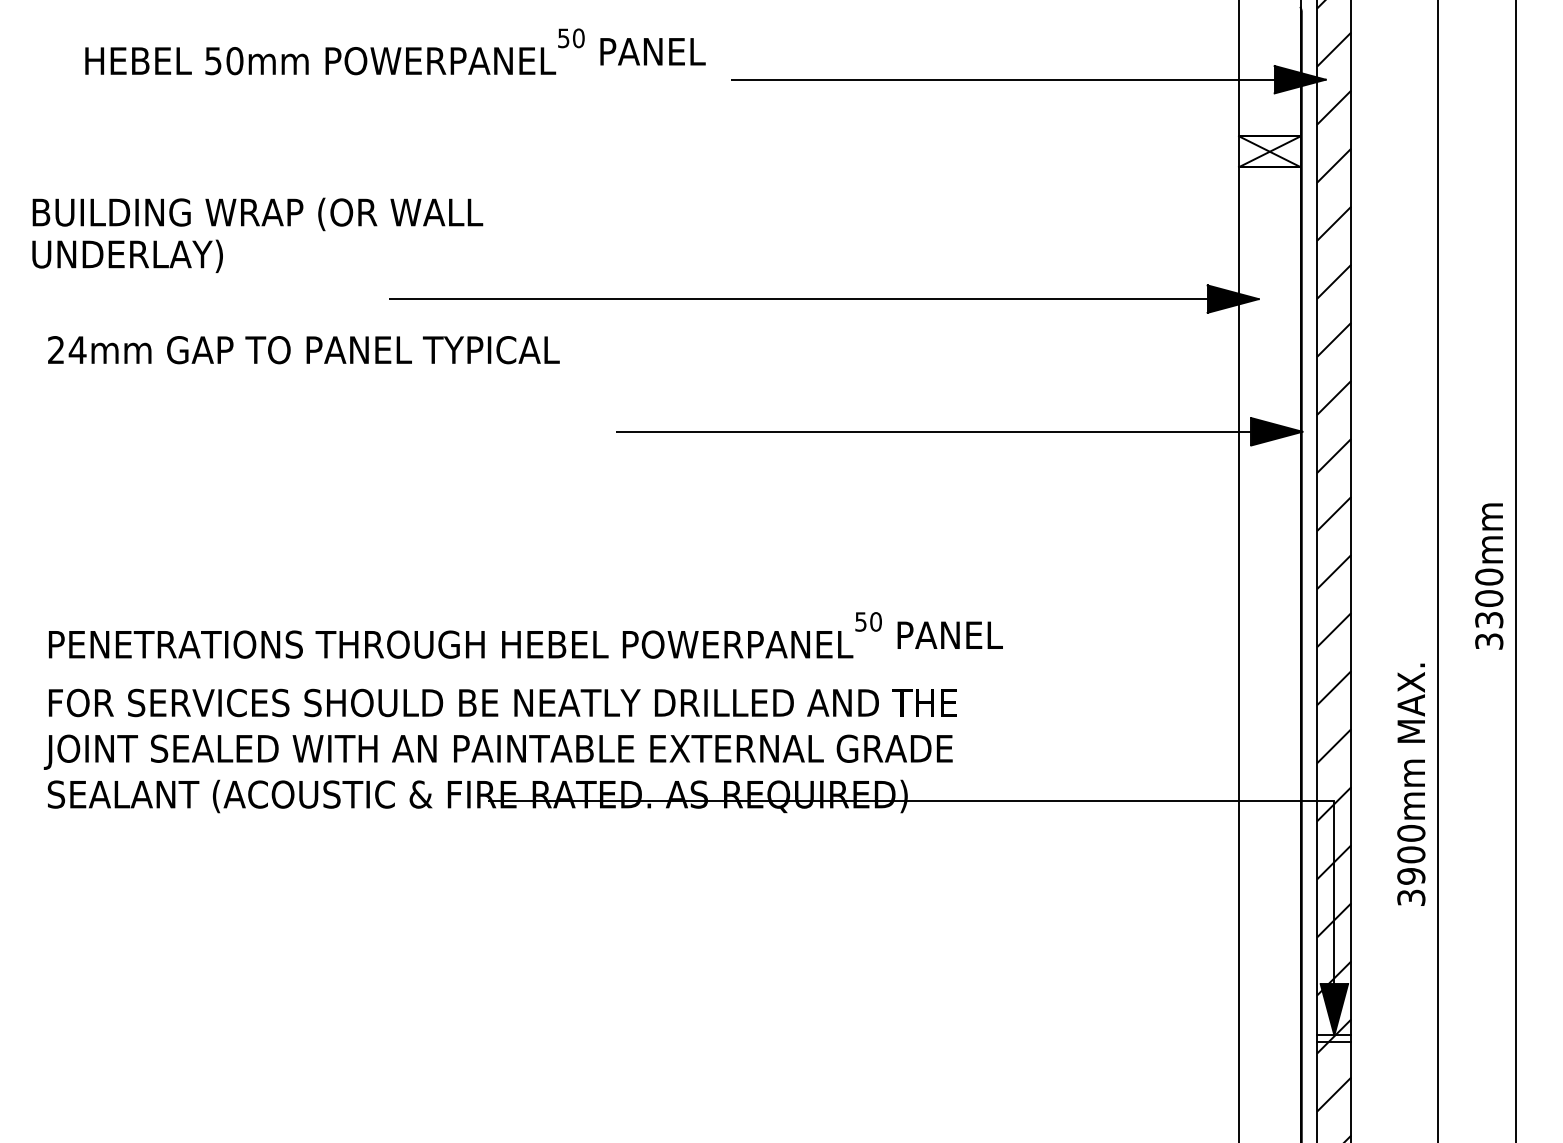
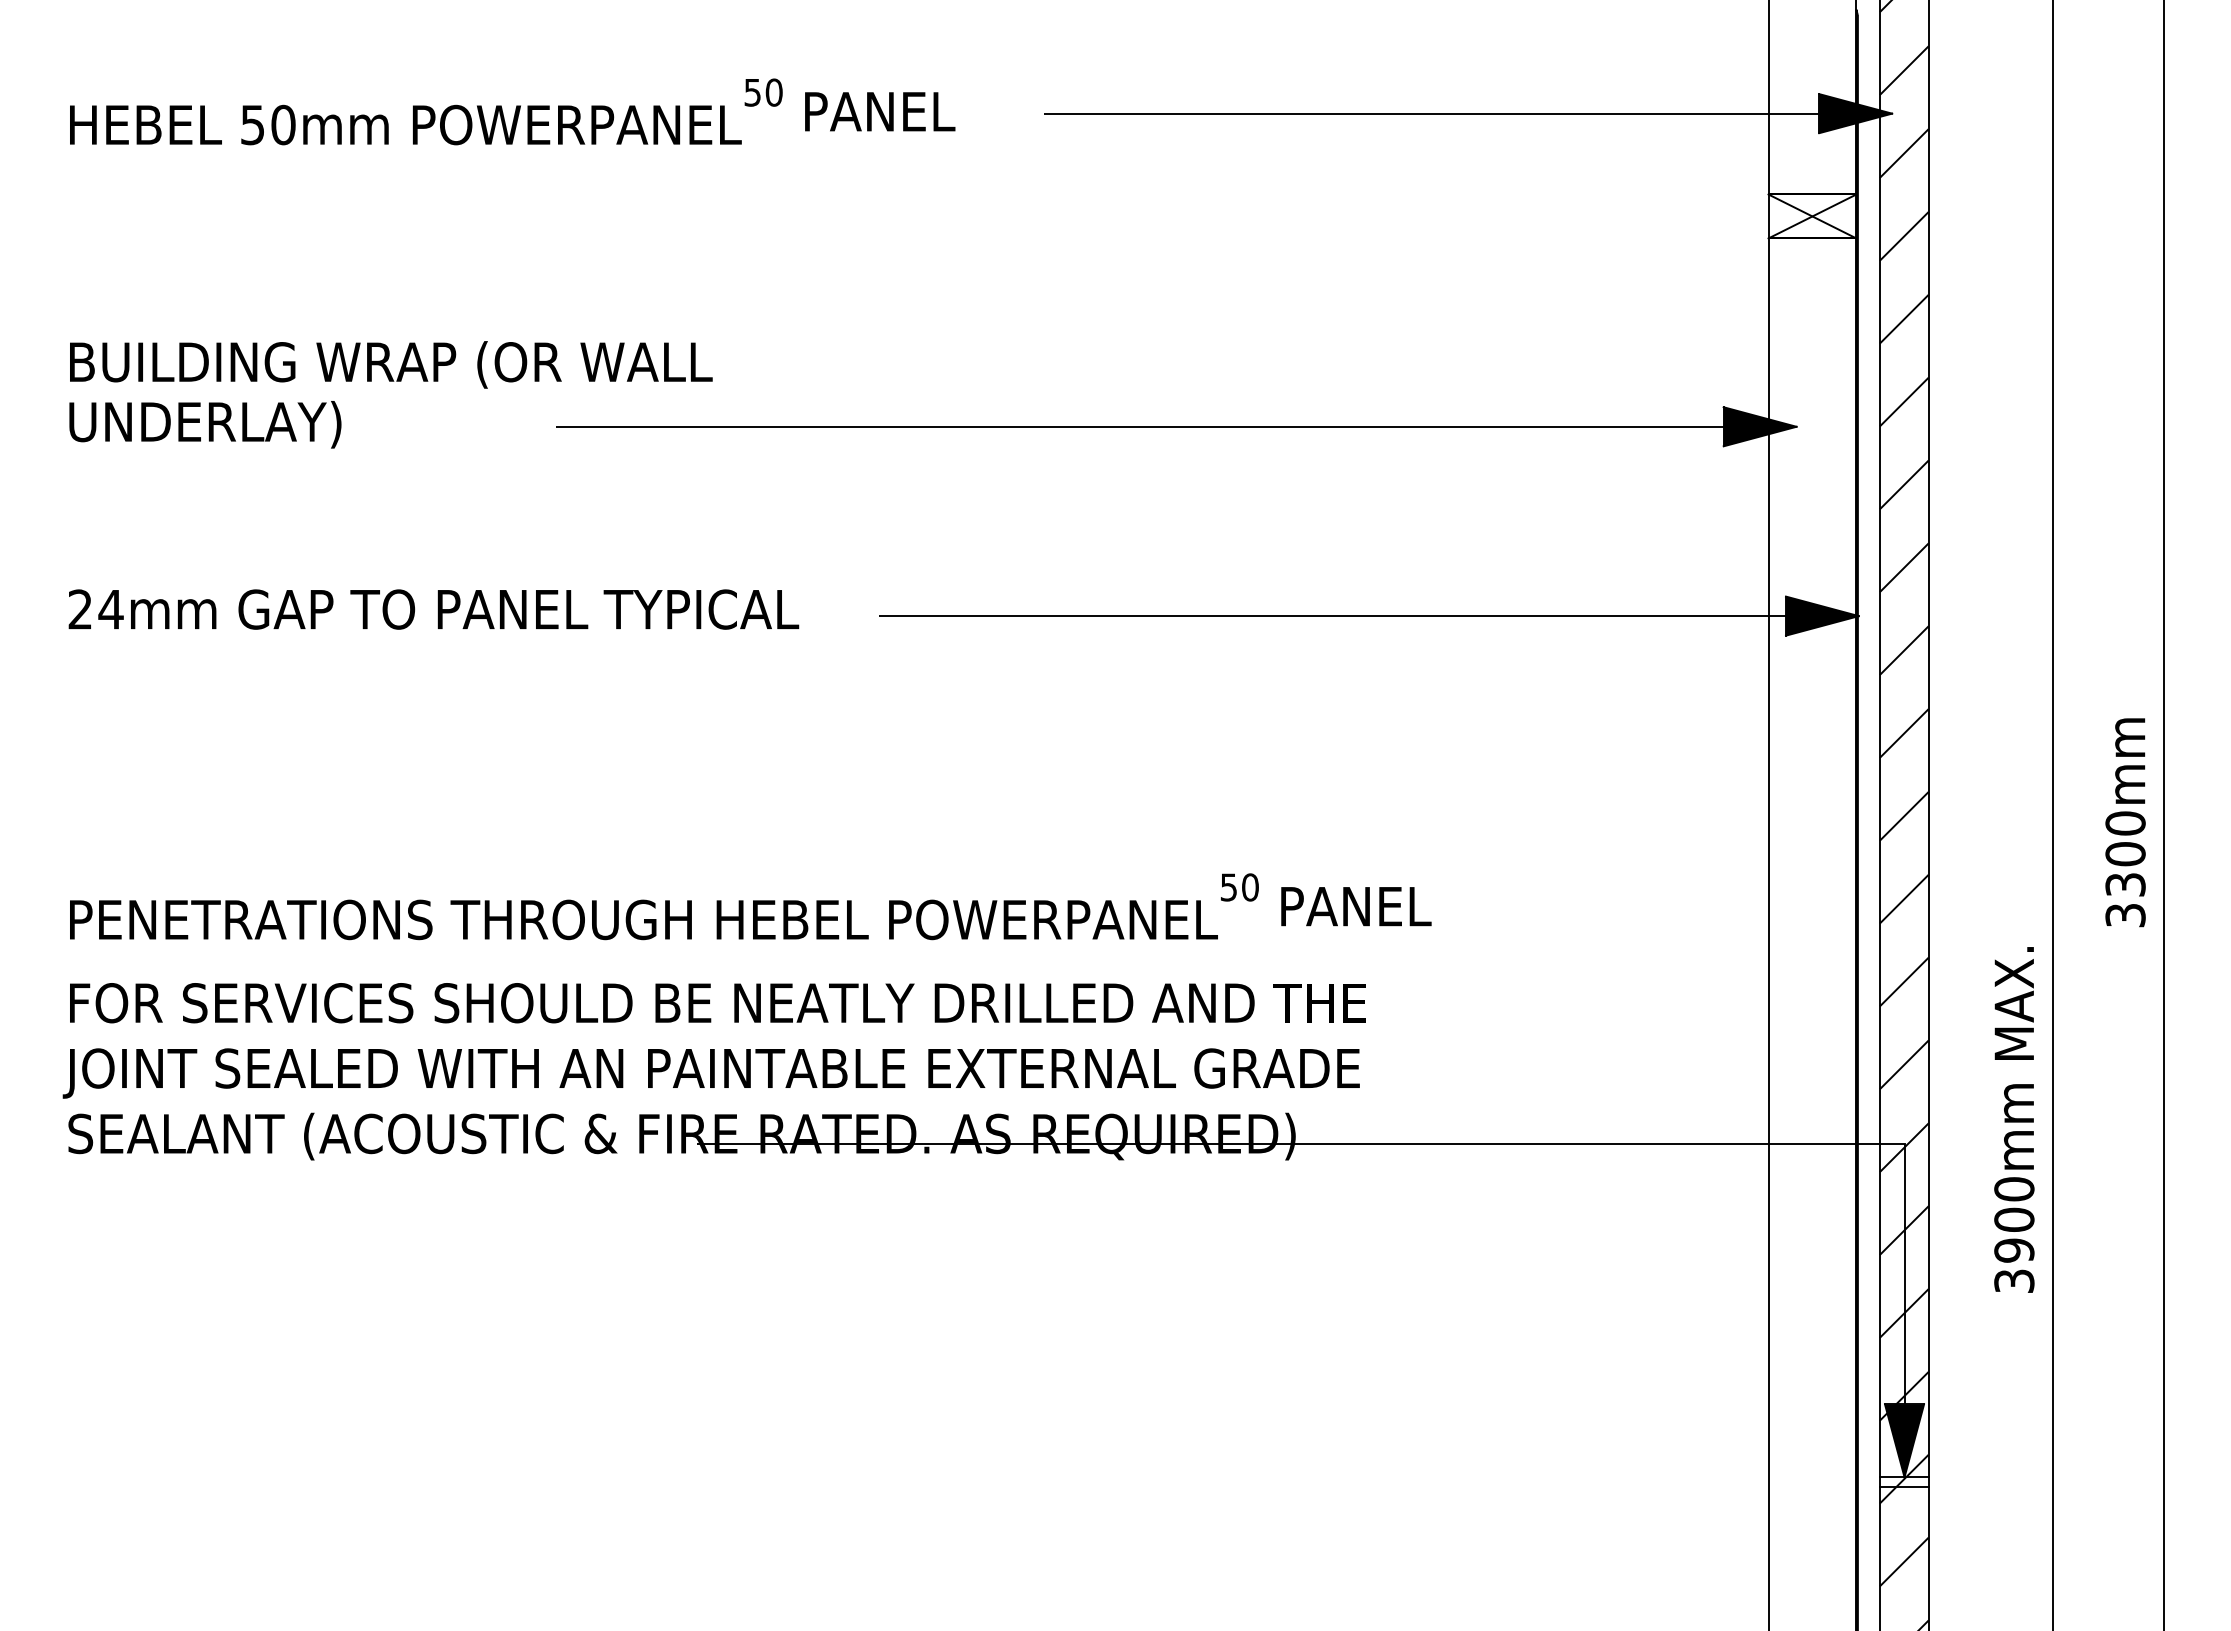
text: (395, 51) -> (512, 111), moved
text: (257, 235) -> (390, 394), moved
text: (303, 350) -> (433, 609), moved

